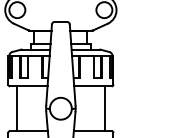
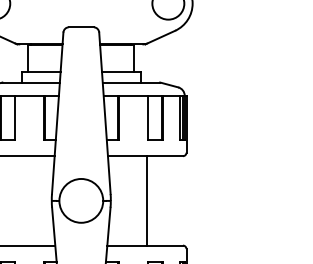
line: (104, 108) -> (146, 200), moved

